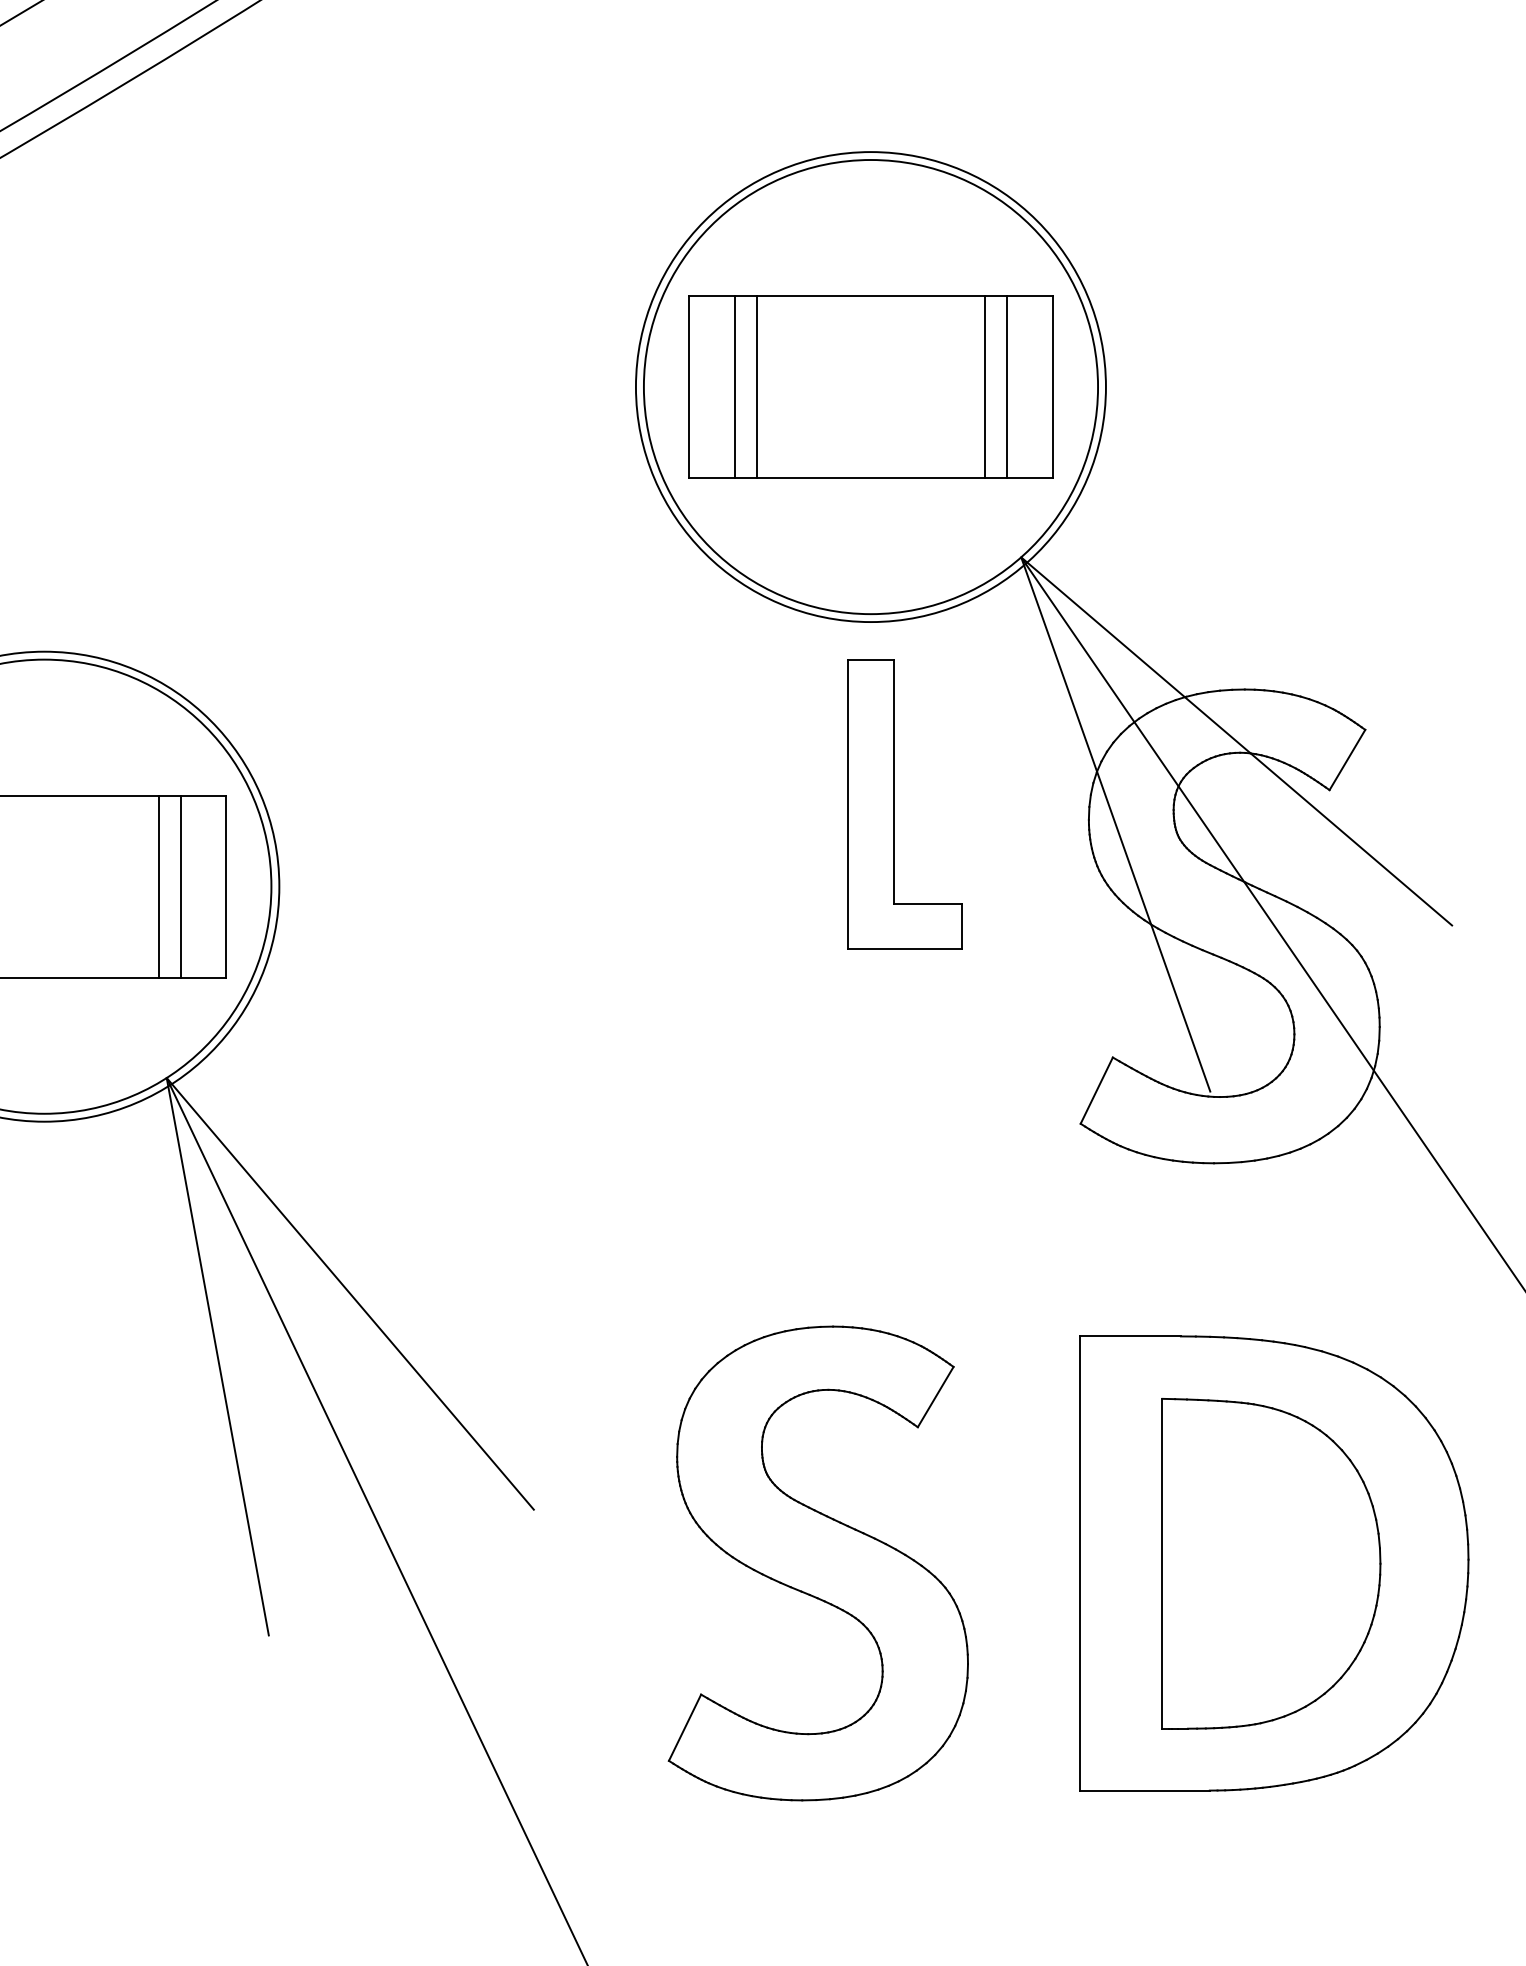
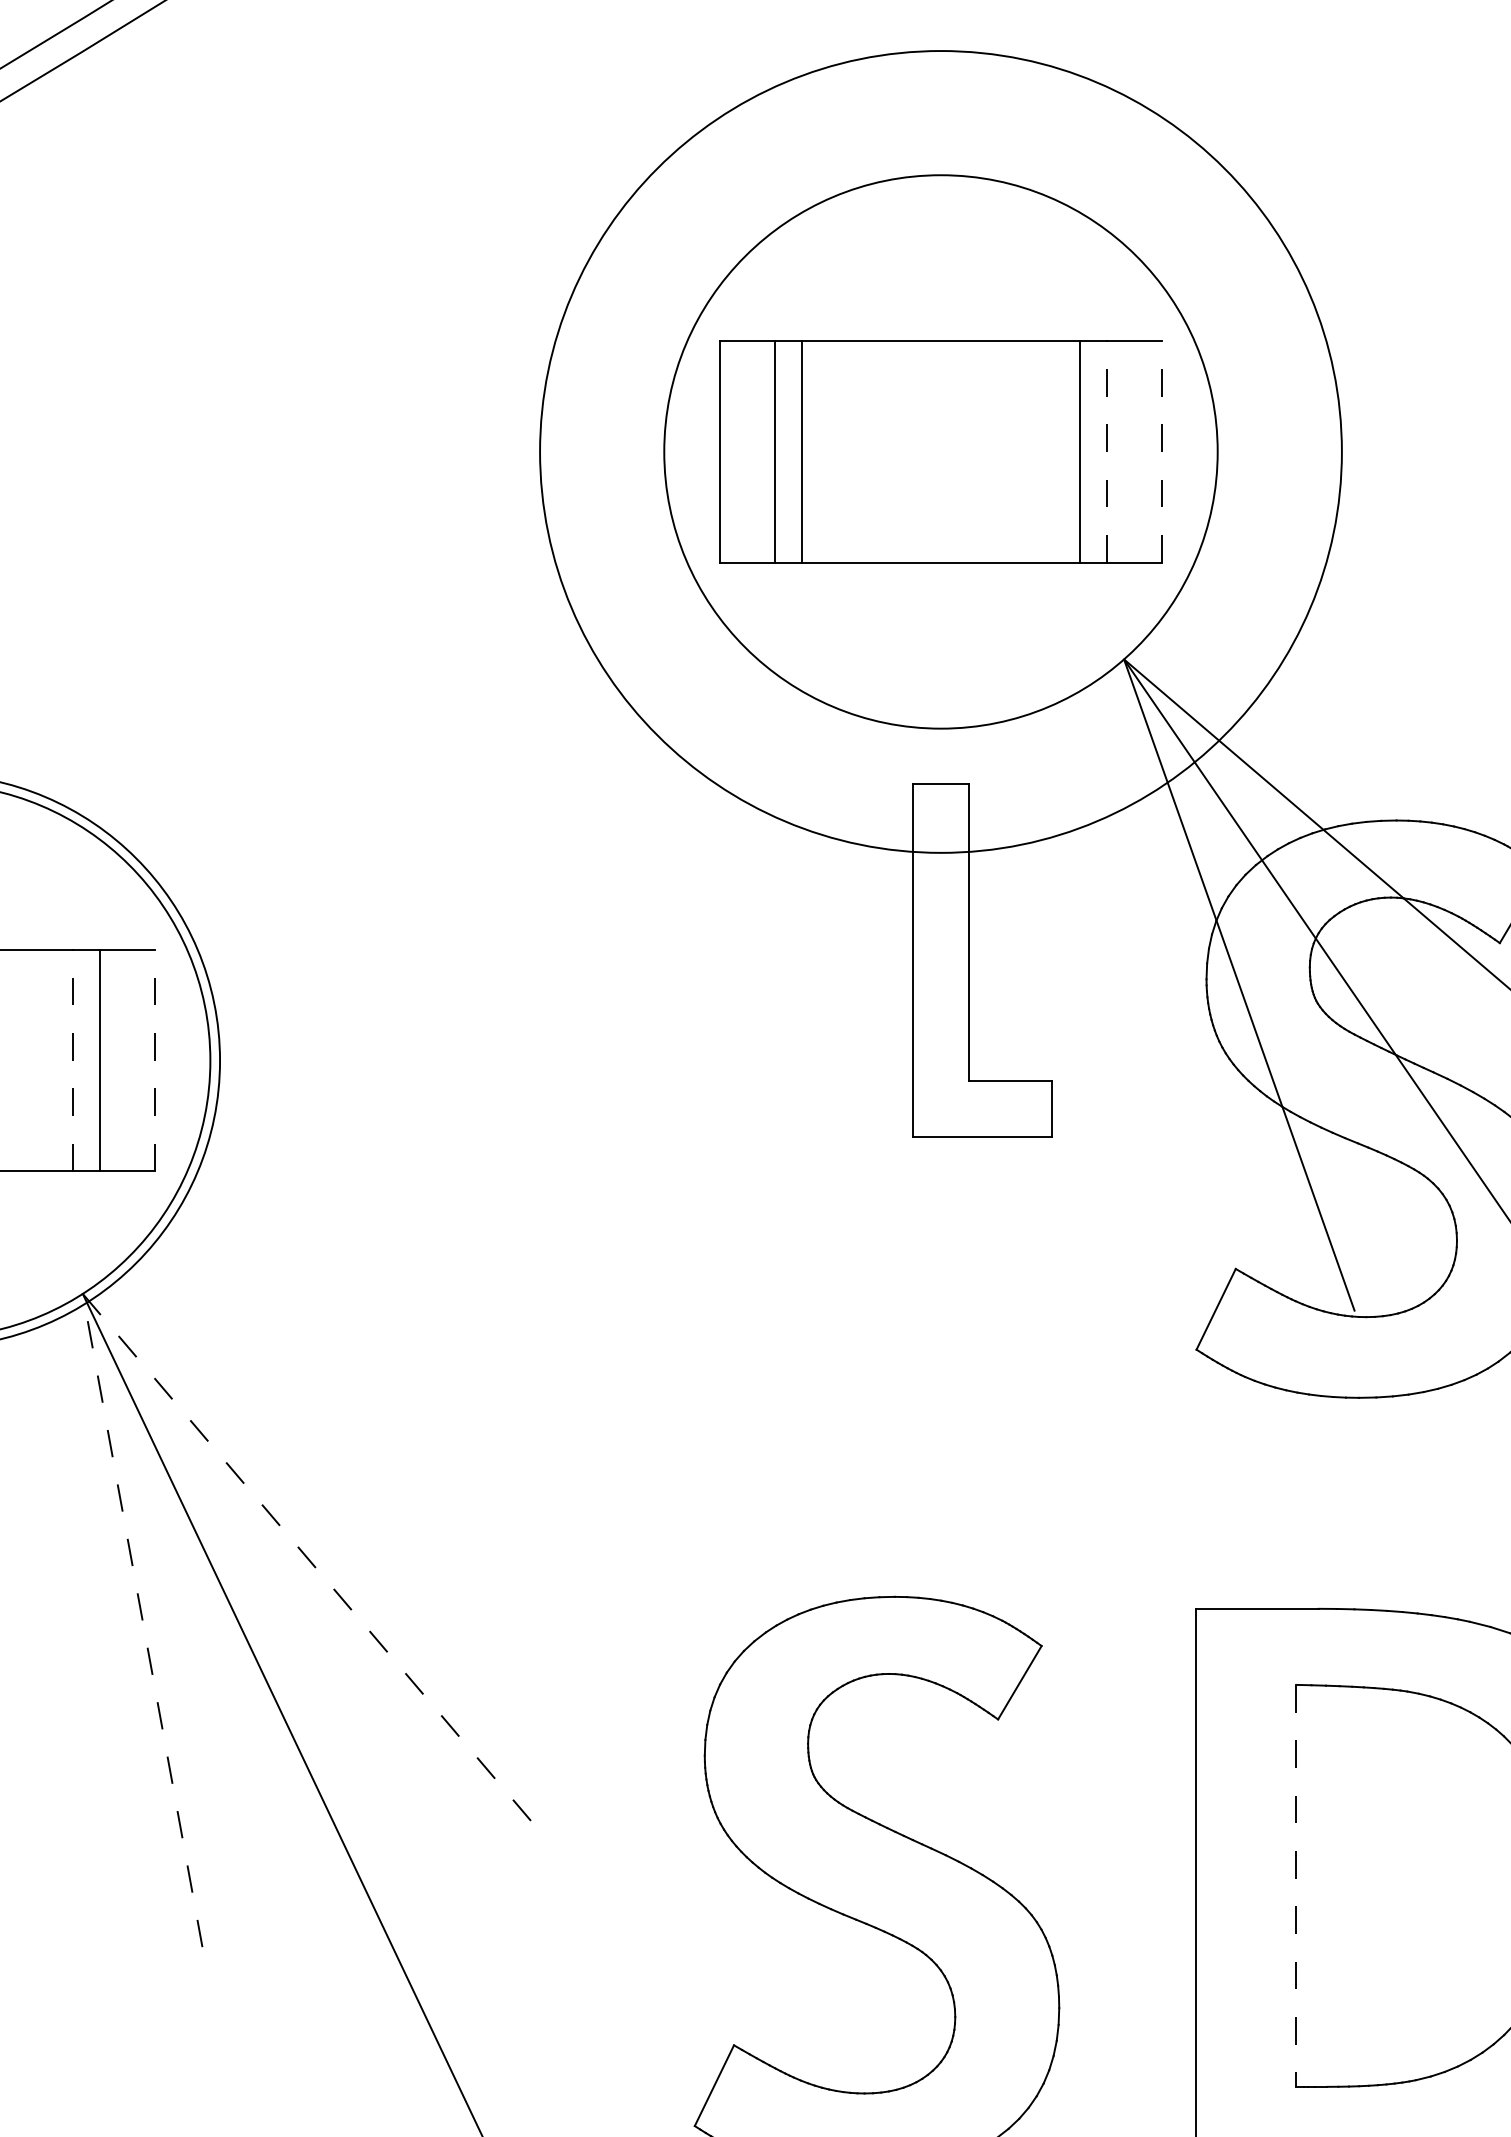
circle: (870, 387) -> (940, 452), size x1.4
line: (1007, 387) -> (1107, 452), solid -> dashed
line: (1052, 387) -> (1162, 452), solid -> dashed
line: (158, 886) -> (72, 1060), solid -> dashed
line: (226, 886) -> (155, 1060), solid -> dashed
line: (166, 1077) -> (82, 1293), solid -> dashed
line: (1162, 1563) -> (1296, 1885), solid -> dashed

